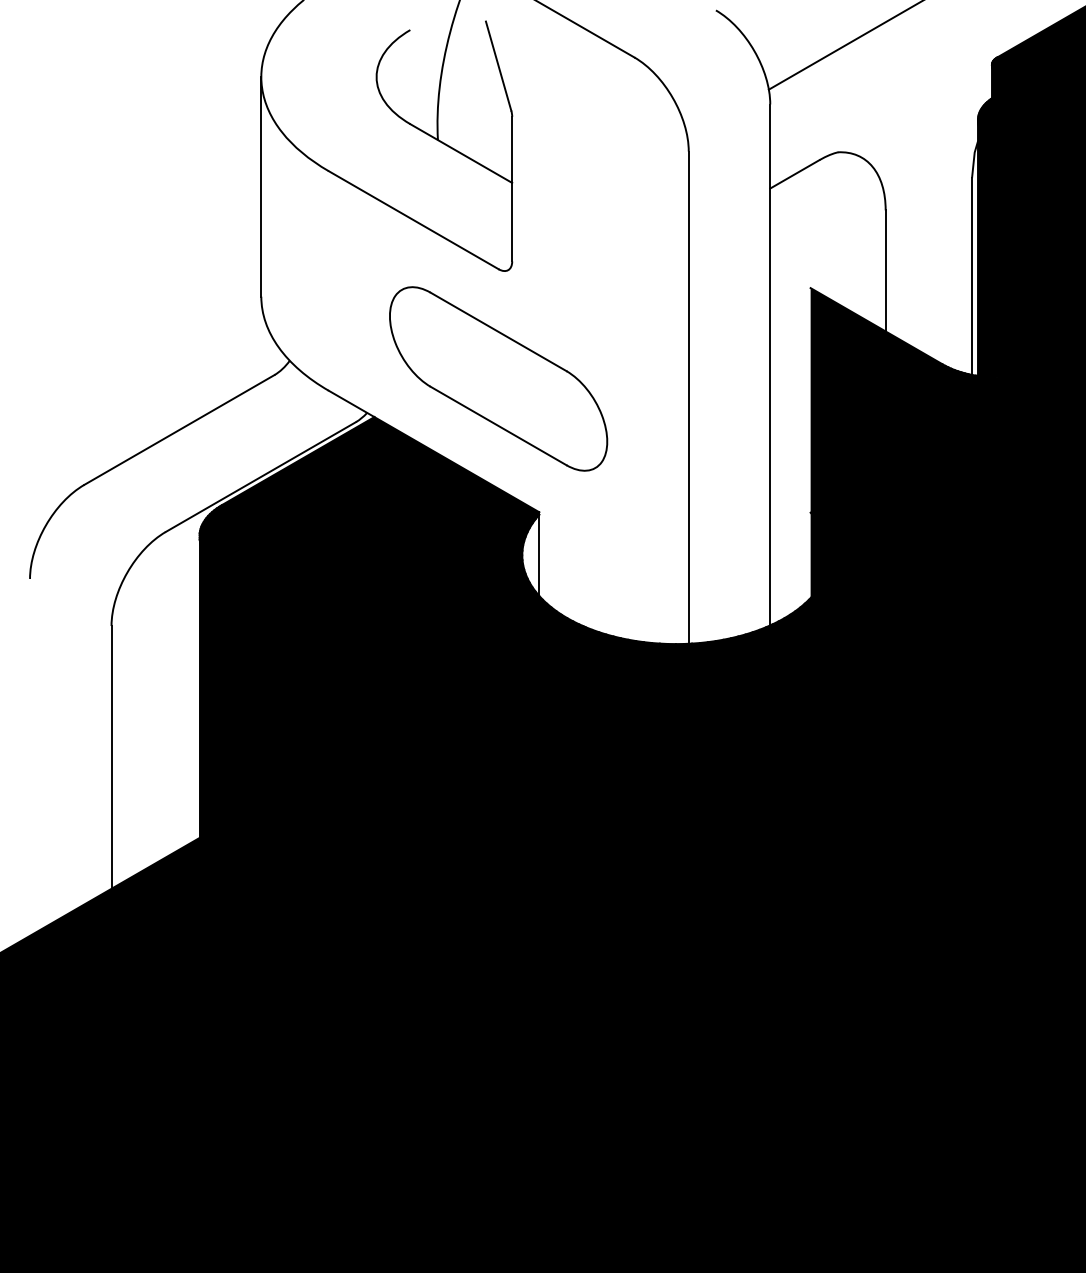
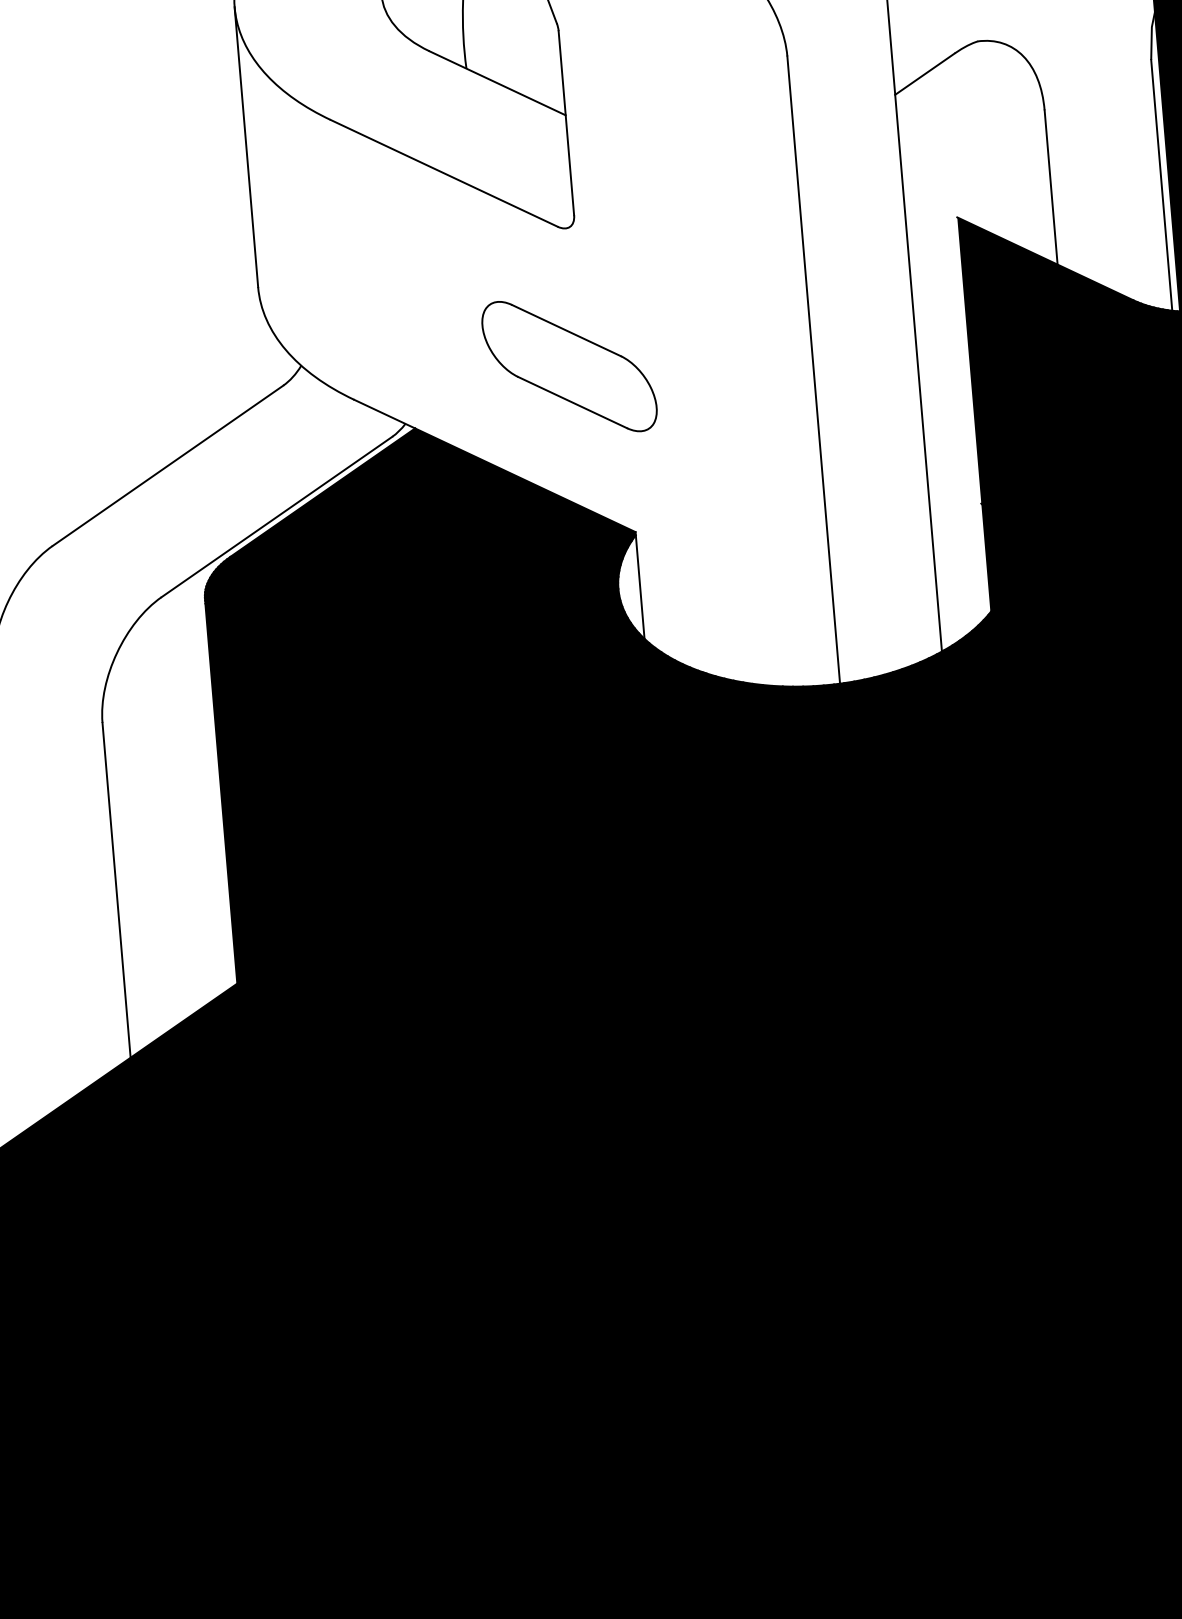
part: (498, 378) -> (569, 366), size x0.6

